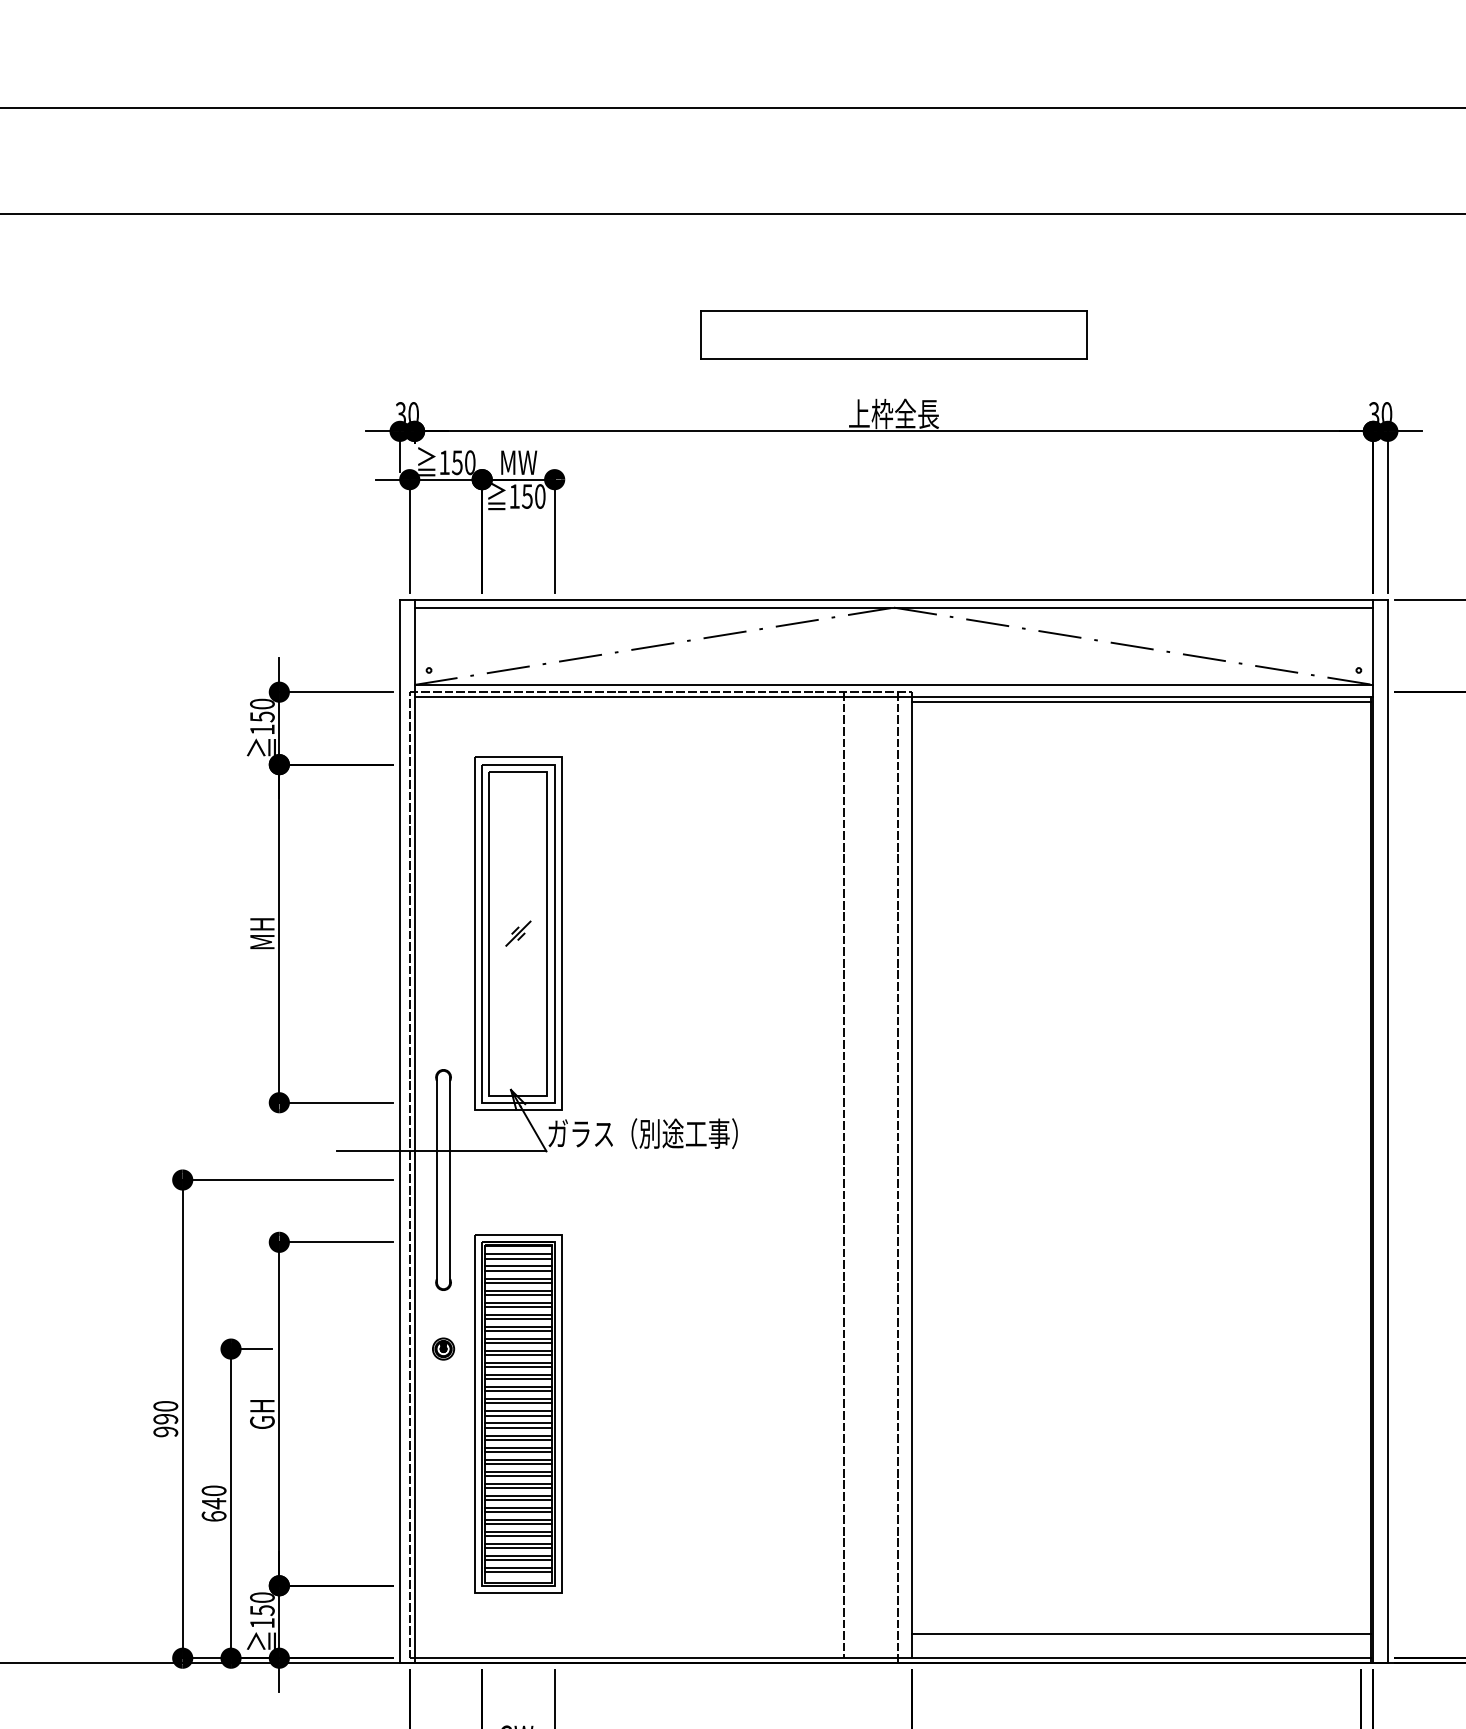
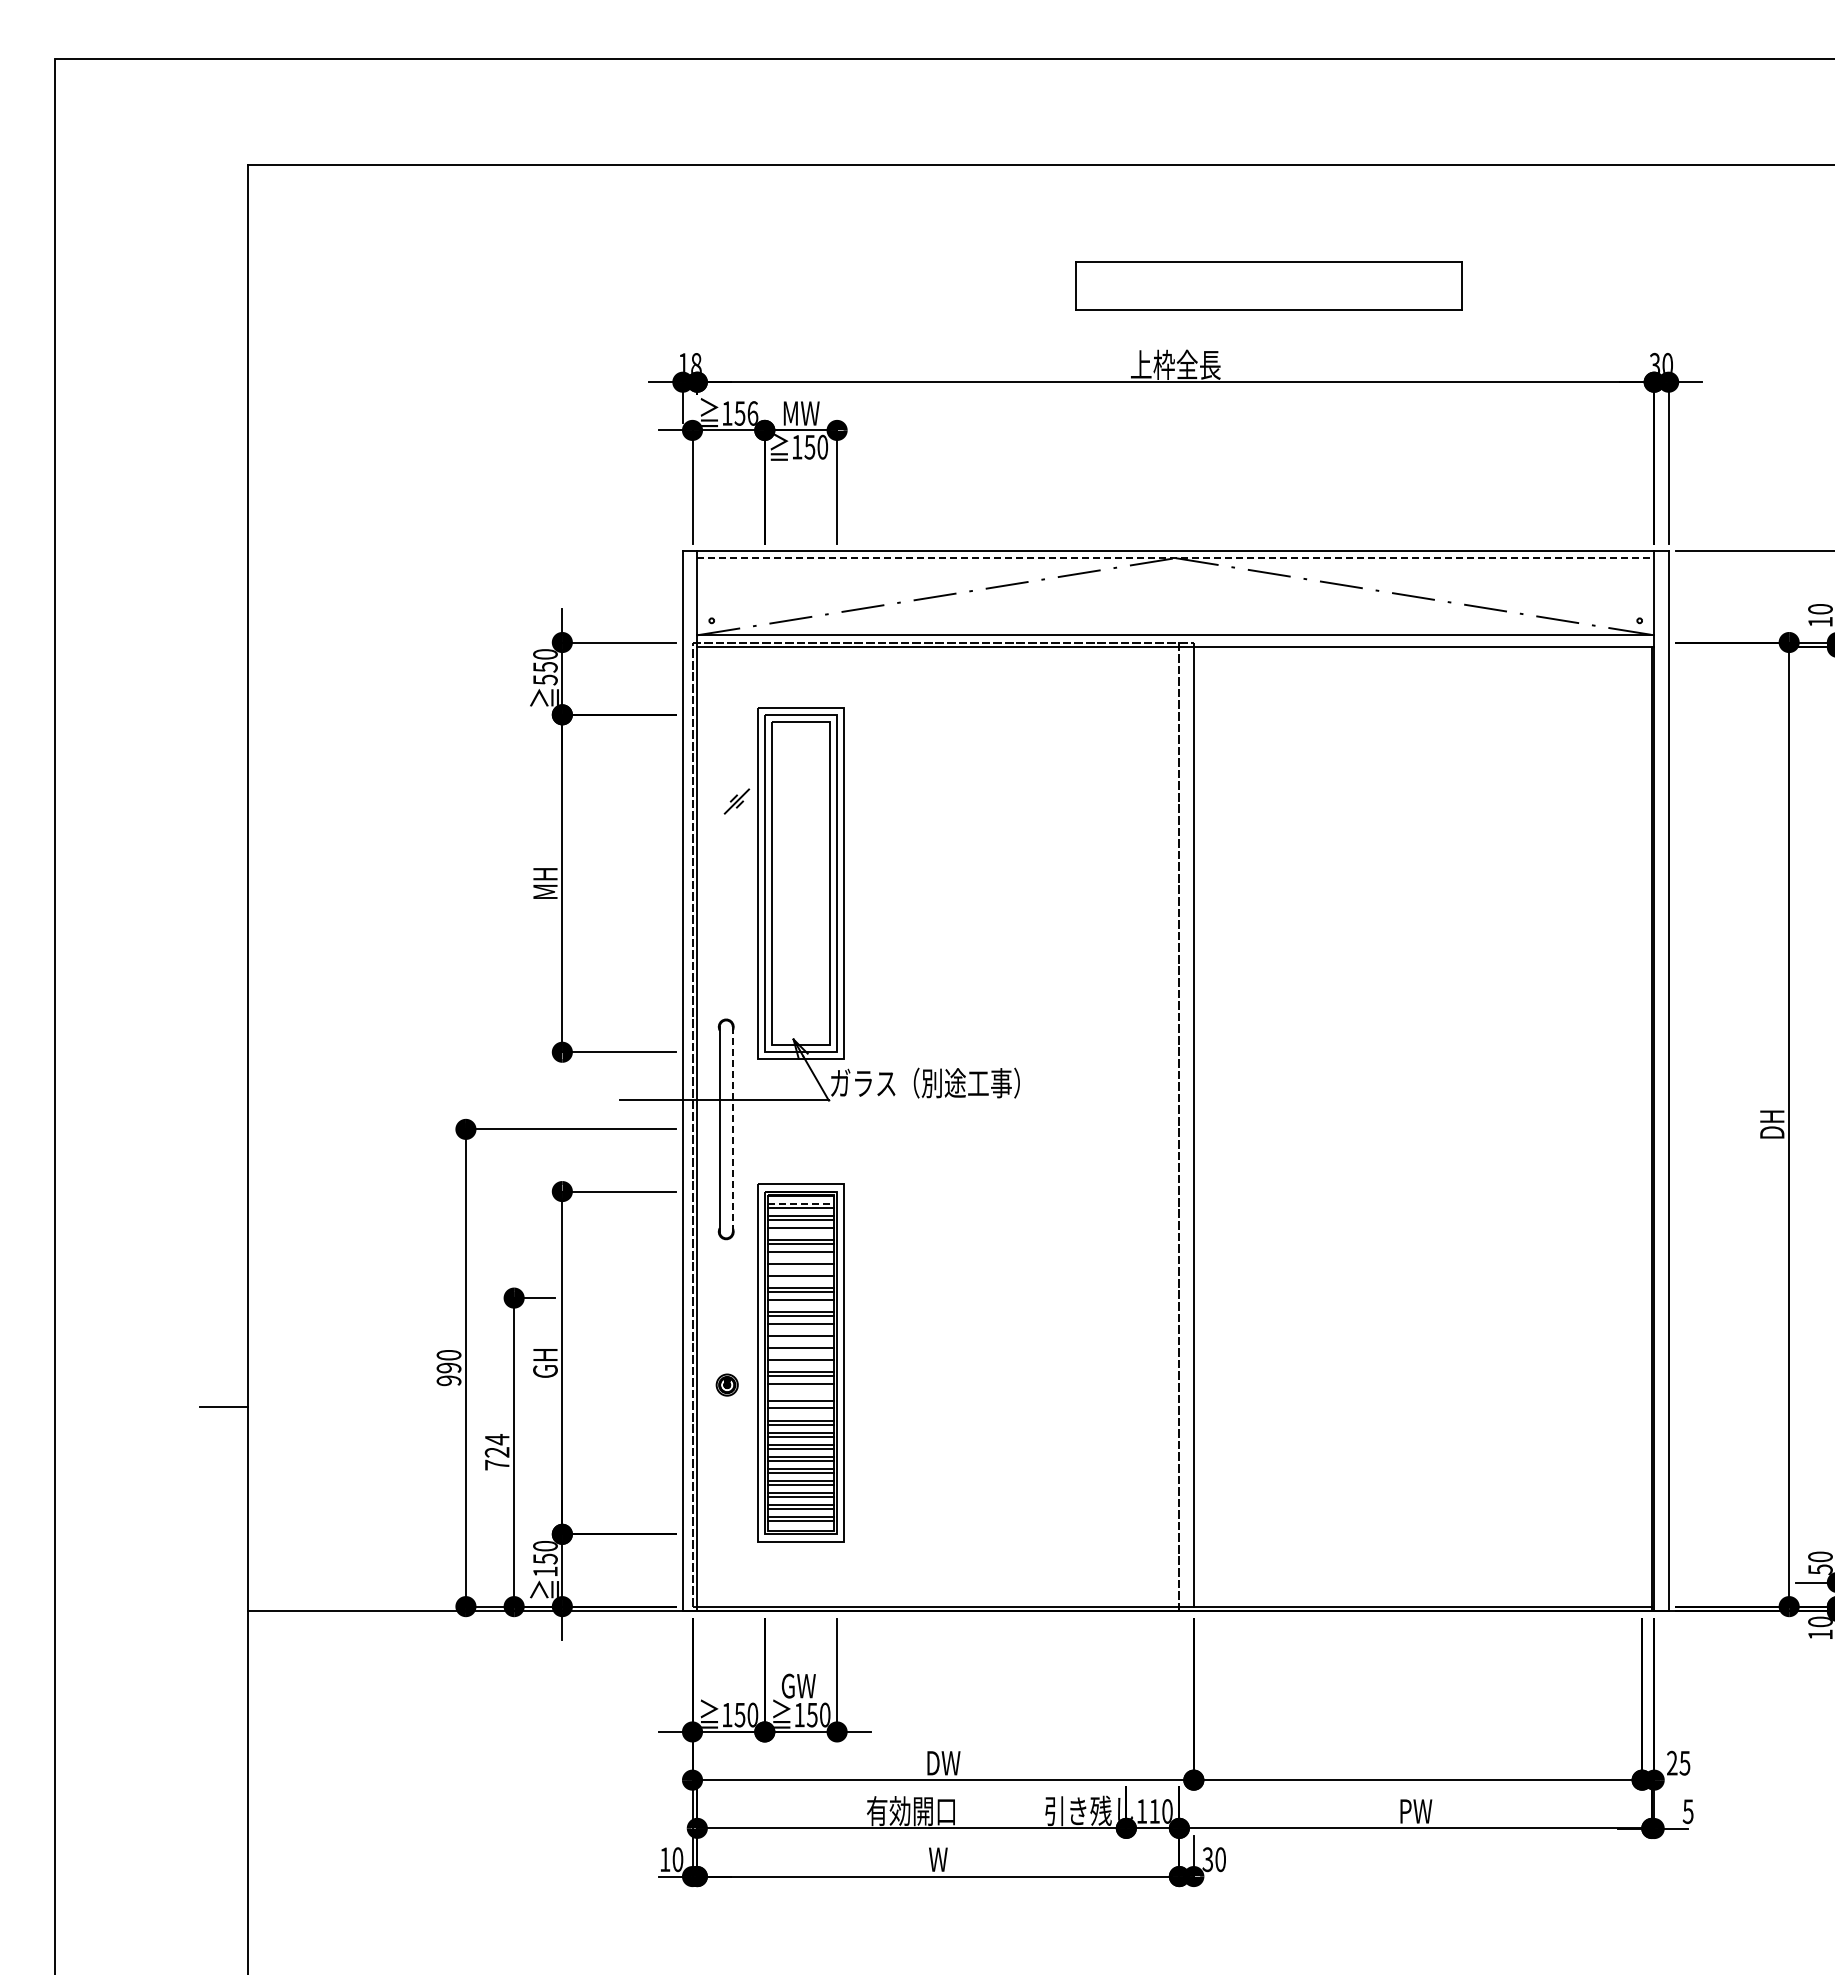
part: (893, 334) -> (1268, 285), moved
text: (406, 411) -> (689, 362), 30 -> 18
text: (469, 462) -> (752, 413), 150 -> 156
line: (894, 607) -> (1176, 558), solid -> dashed
line: (1141, 702) -> (1422, 652), removed
text: (262, 729) -> (545, 679), 150 -> 550
part: (517, 933) -> (736, 801), moved
line: (844, 1175) -> (1126, 1124), removed
line: (449, 1180) -> (732, 1129), solid -> dashed
line: (518, 1254) -> (801, 1203), solid -> dashed
line: (517, 1282) -> (800, 1231), removed
line: (517, 1306) -> (800, 1255), removed
line: (517, 1318) -> (800, 1267), removed
line: (517, 1331) -> (800, 1280), removed
part: (442, 1348) -> (726, 1384), moved
line: (517, 1355) -> (800, 1304), removed
line: (517, 1379) -> (800, 1328), removed
line: (517, 1391) -> (800, 1340), removed
line: (517, 1403) -> (800, 1352), removed
line: (517, 1415) -> (800, 1364), removed
line: (517, 1439) -> (800, 1388), removed
line: (517, 1447) -> (800, 1396), removed
line: (517, 1463) -> (800, 1412), removed
text: (213, 1503) -> (496, 1452), 640 -> 724
line: (1141, 1634) -> (1422, 1582), removed

